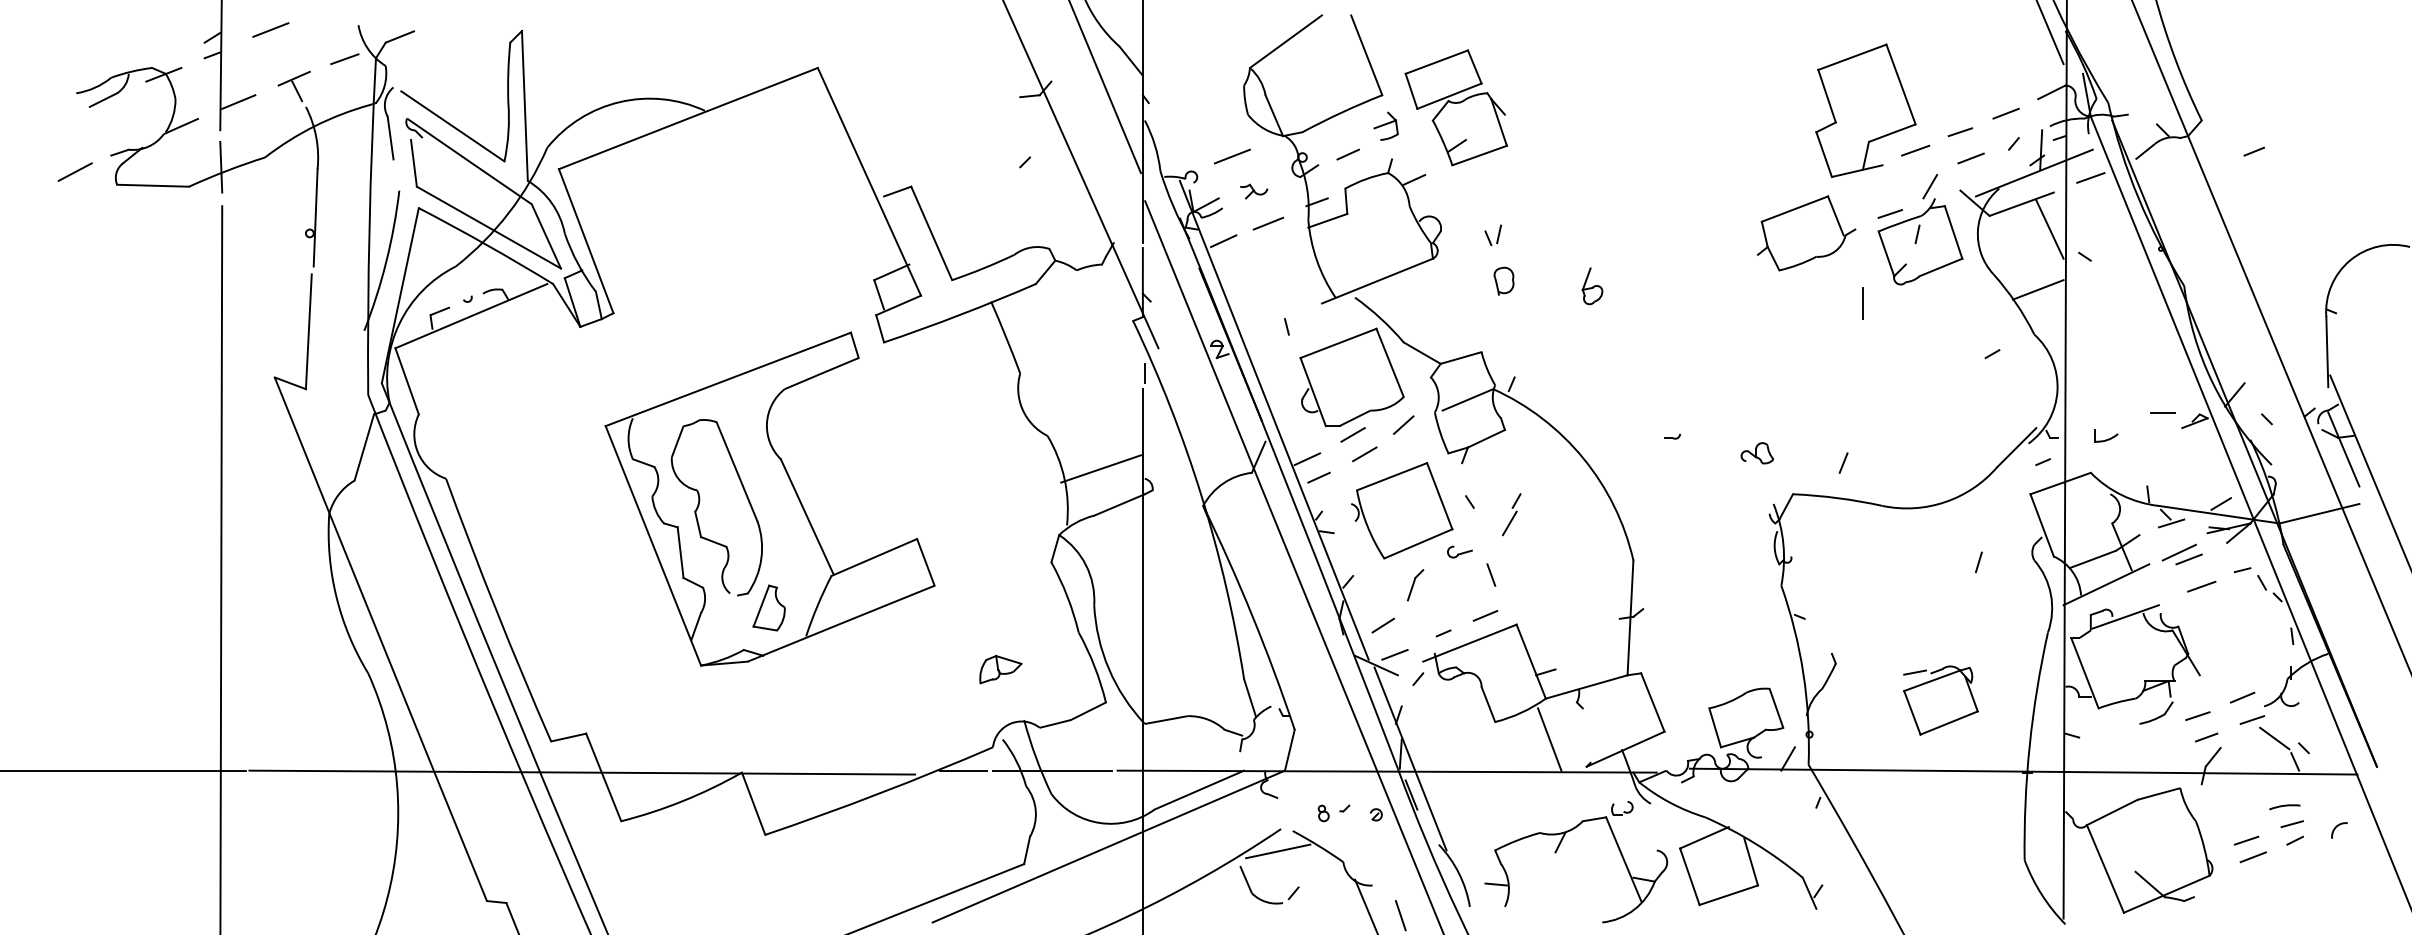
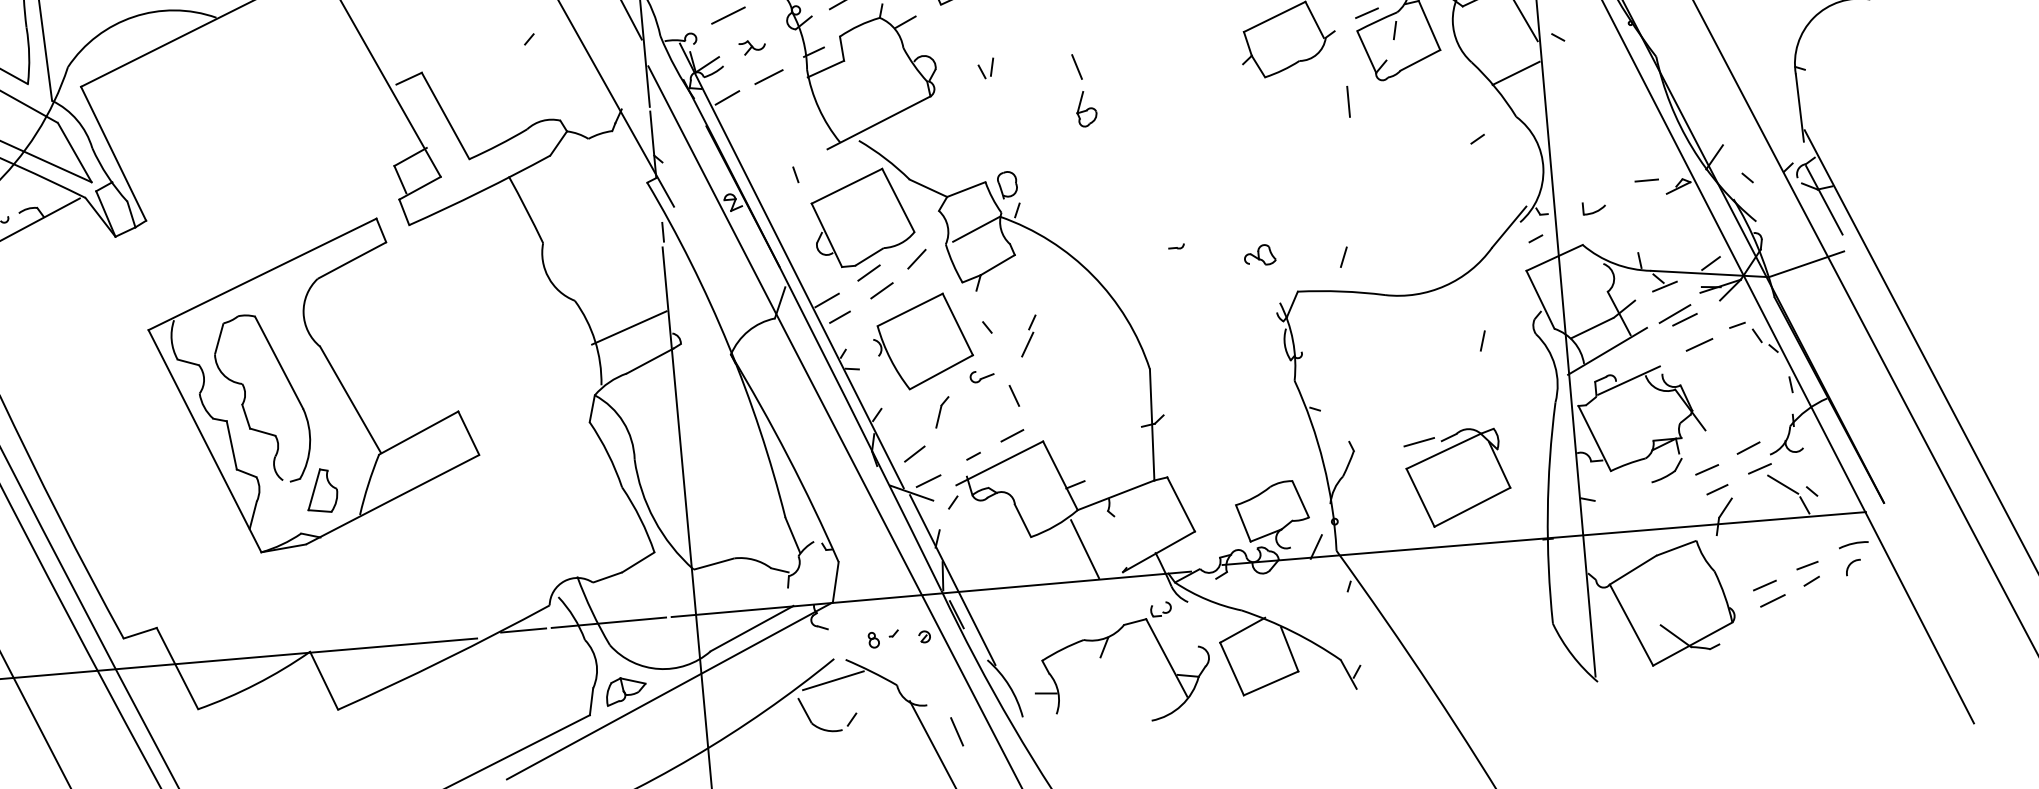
line: (1586, 241) -> (1076, 66), added
part: (1503, 280) -> (1006, 184), moved
part: (1000, 669) -> (625, 690), moved
part: (1940, 700) -> (1457, 477), size x1.43
arc: (2284, 806) -> (1853, 544), moved

